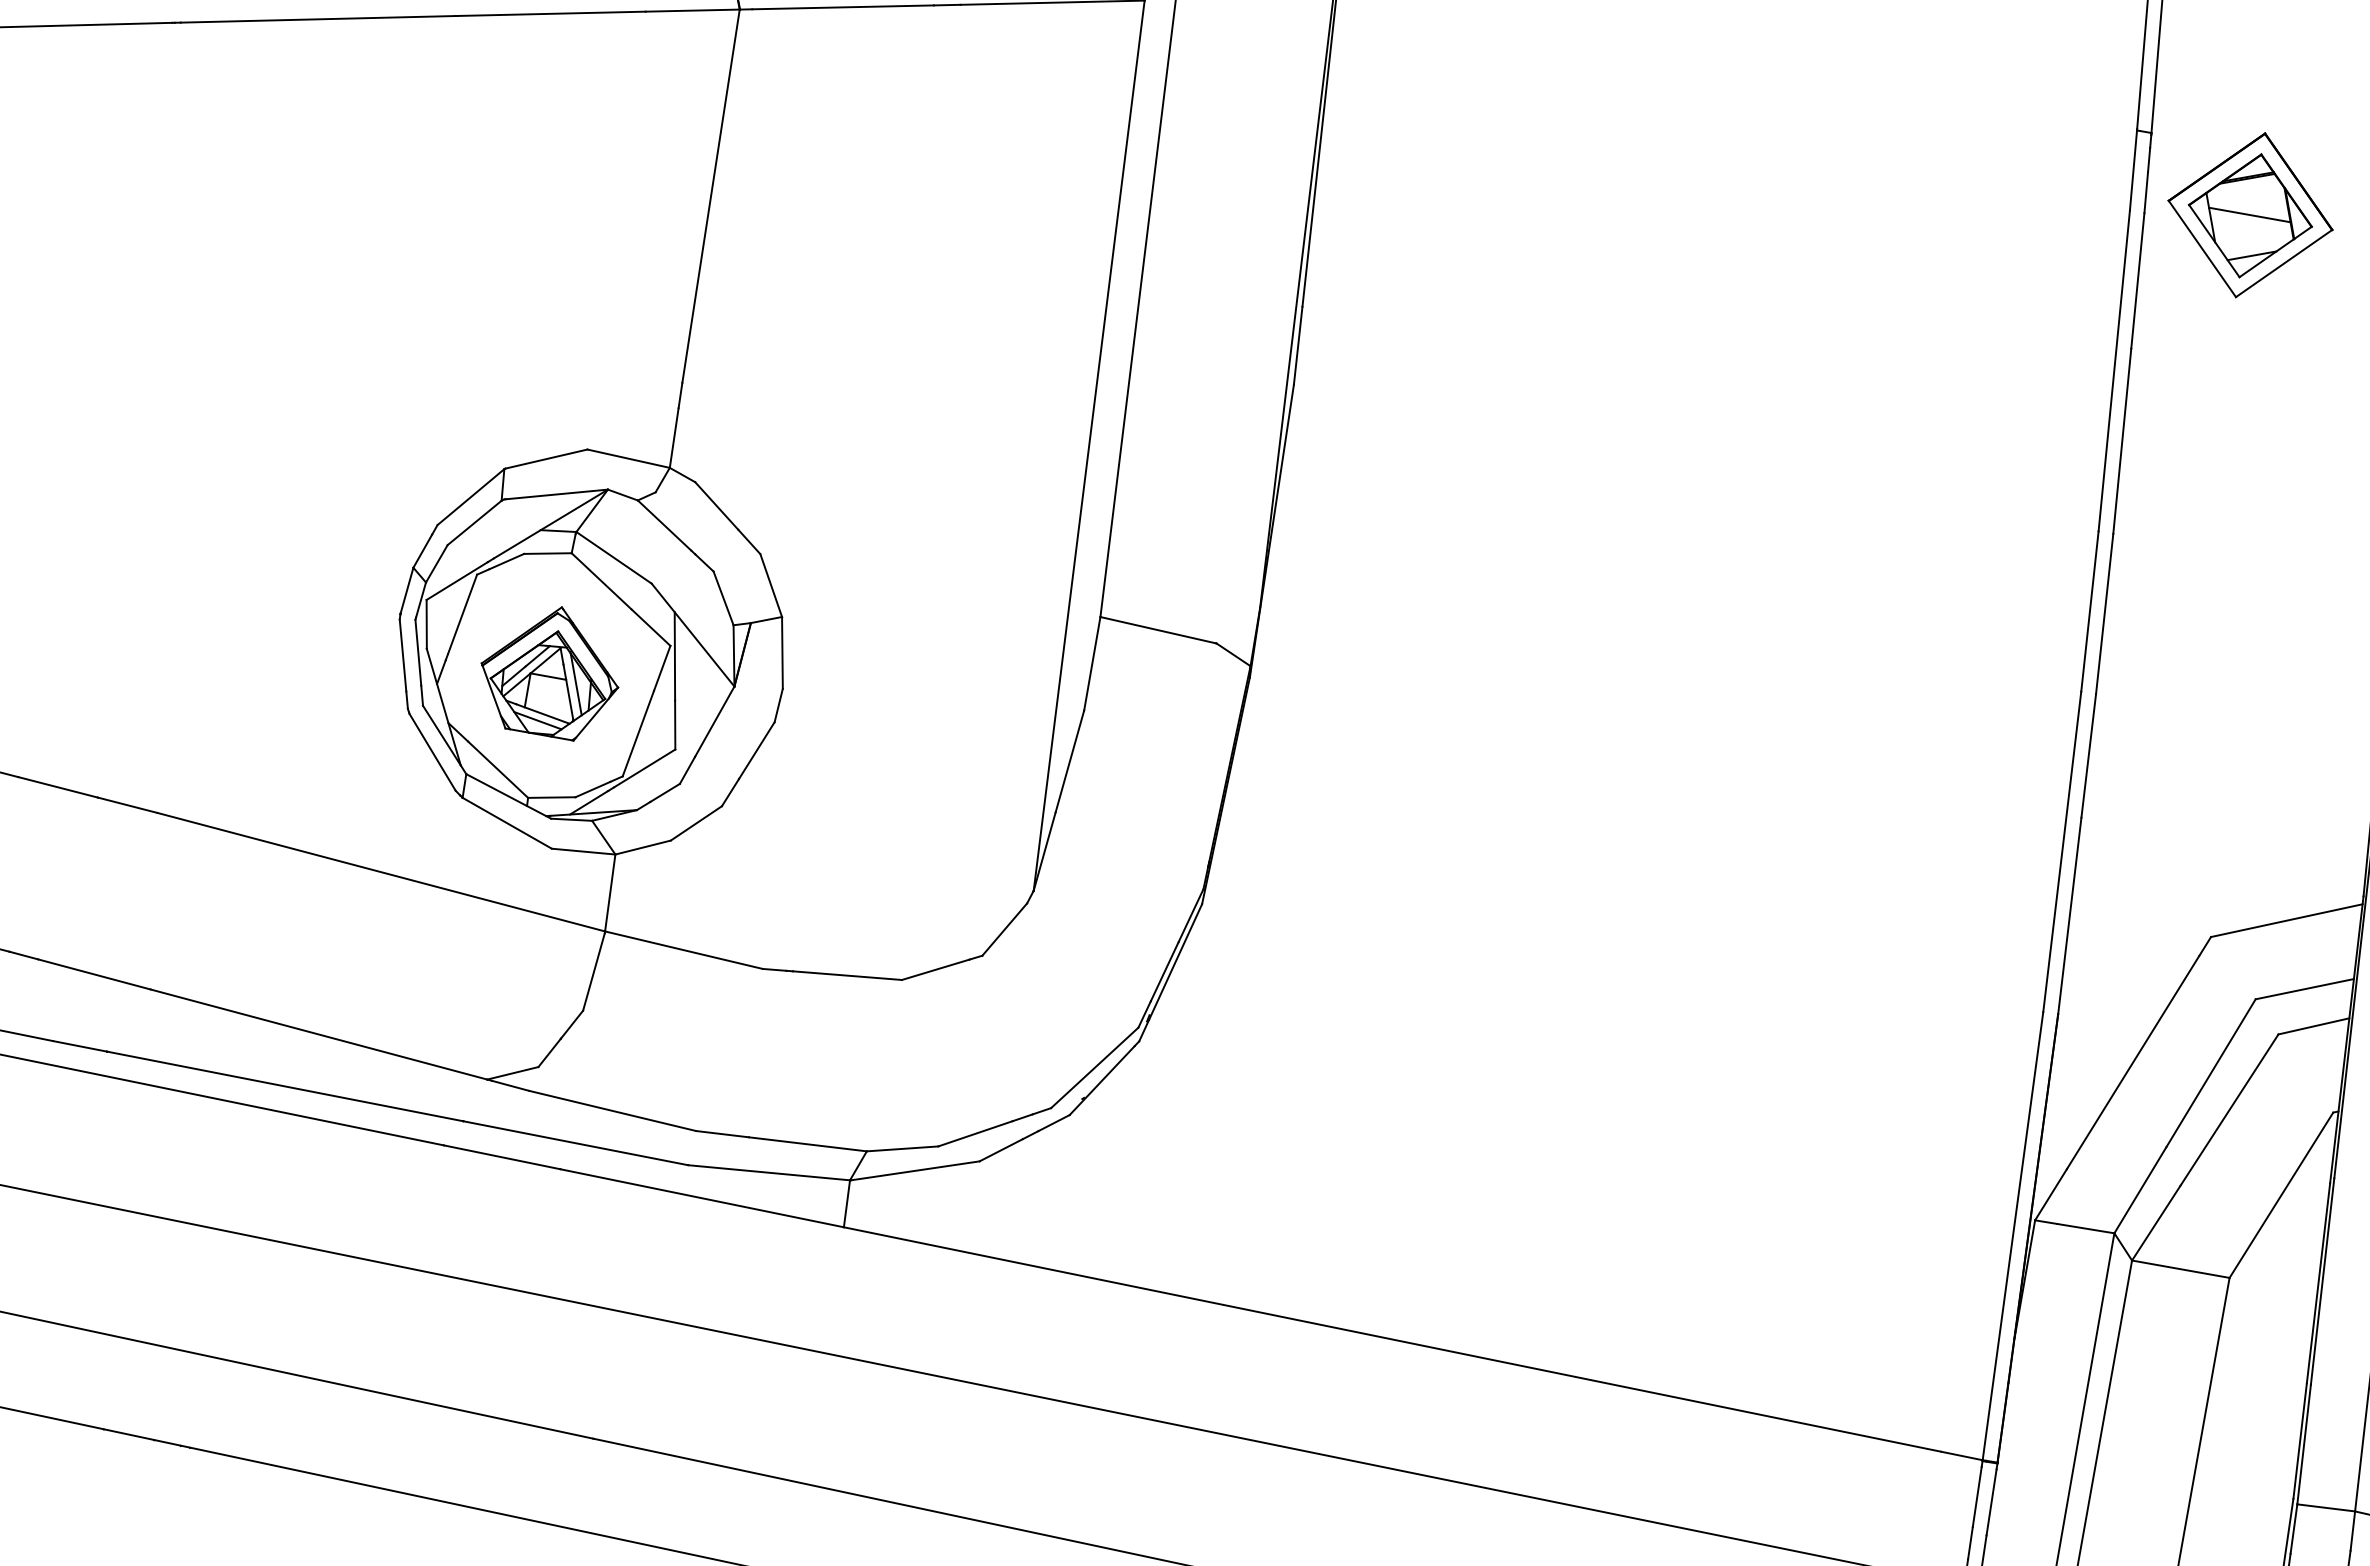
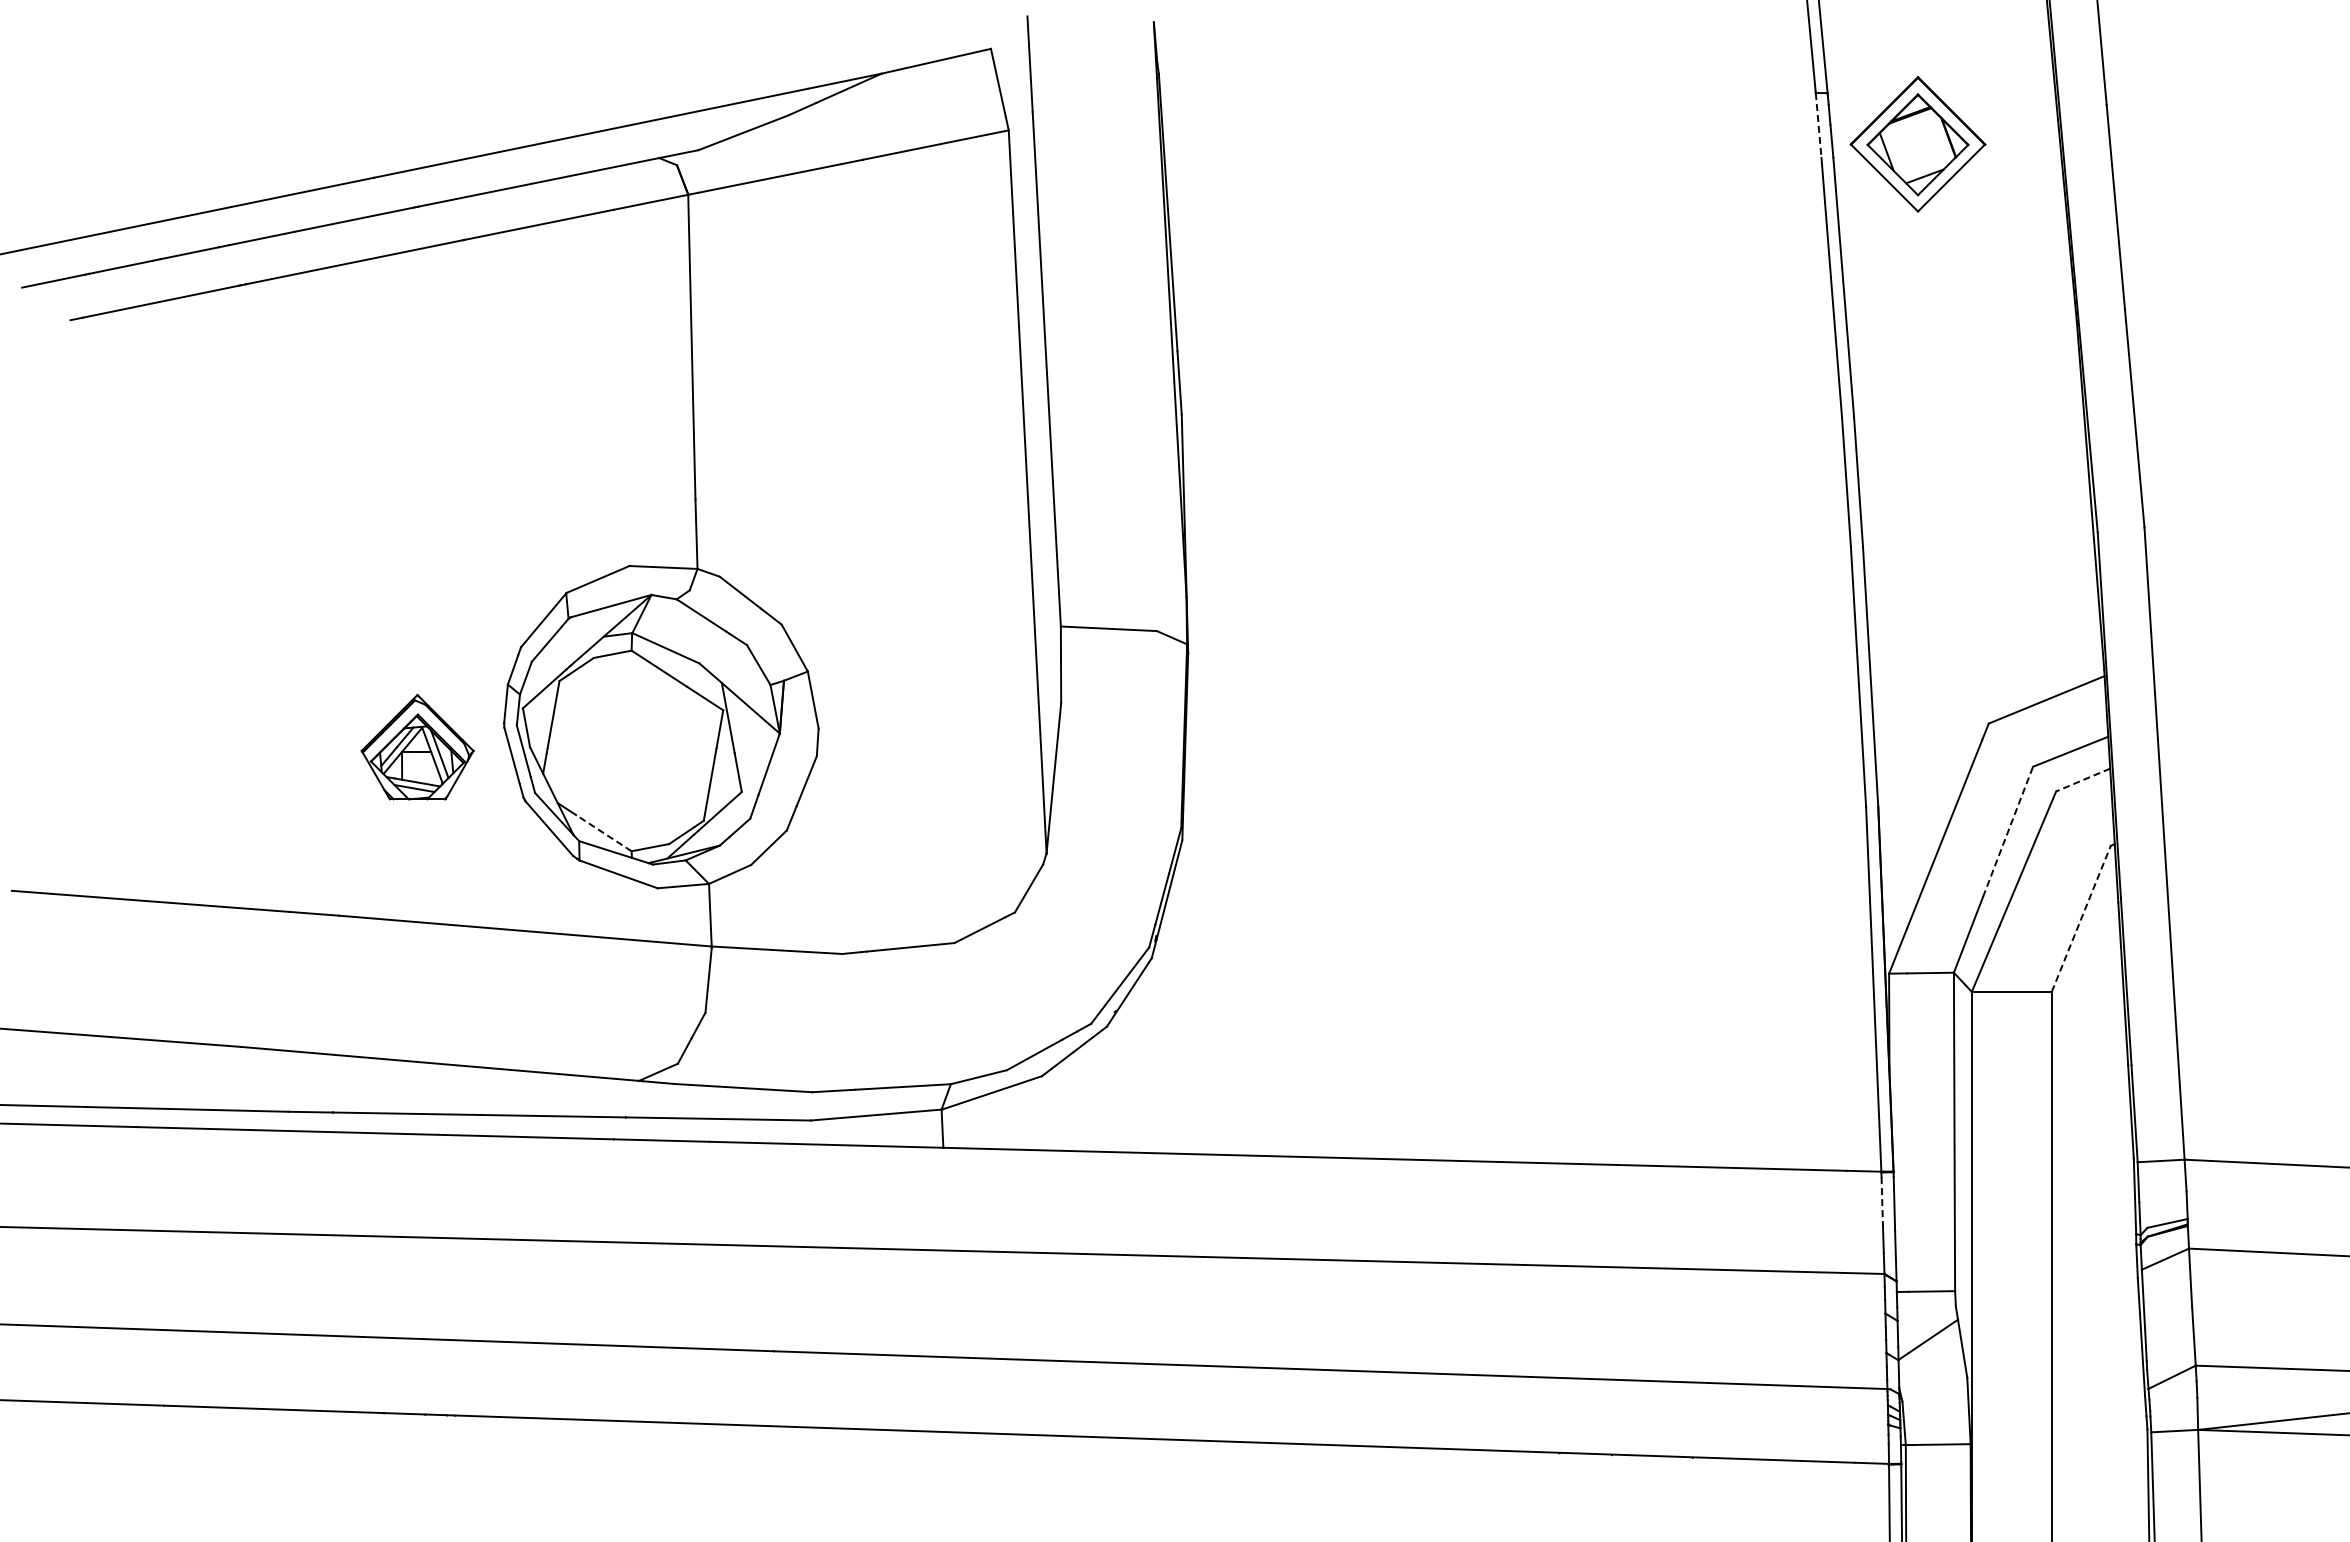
line: (2133, 170) -> (1818, 125), solid -> dashed
line: (2249, 215) -> (1917, 144), removed
part: (550, 670) -> (417, 746), moved
line: (497, 768) -> (603, 832), solid -> dashed
line: (2312, 1026) -> (2082, 780), solid -> dashed
line: (2211, 1072) -> (2008, 831), solid -> dashed
line: (2281, 1194) -> (2081, 918), solid -> dashed
line: (1977, 1496) -> (1882, 1201), solid -> dashed

